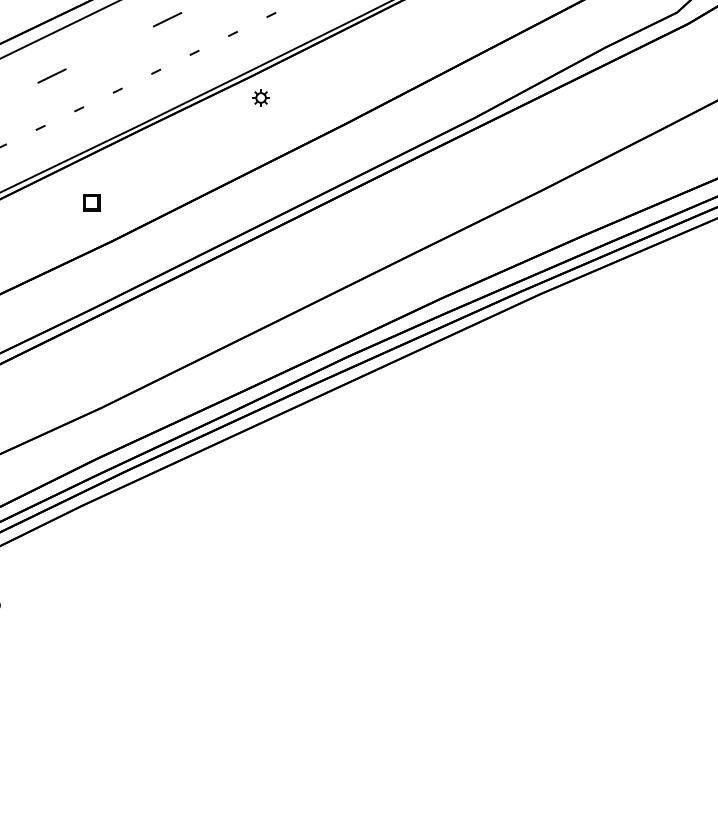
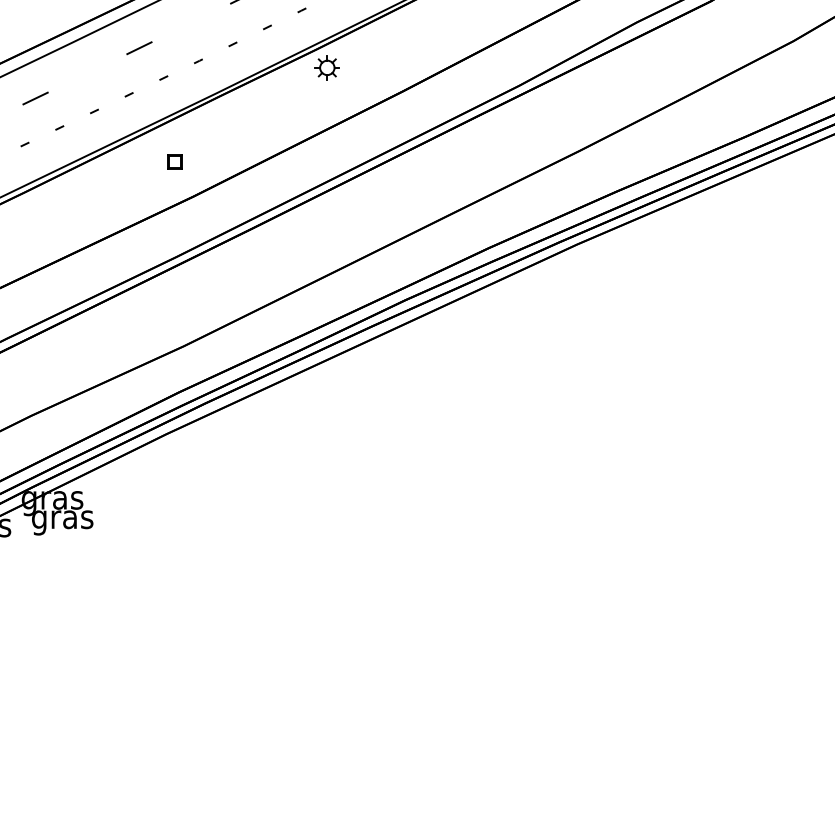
part: (260, 97) -> (326, 67), size x1.67

